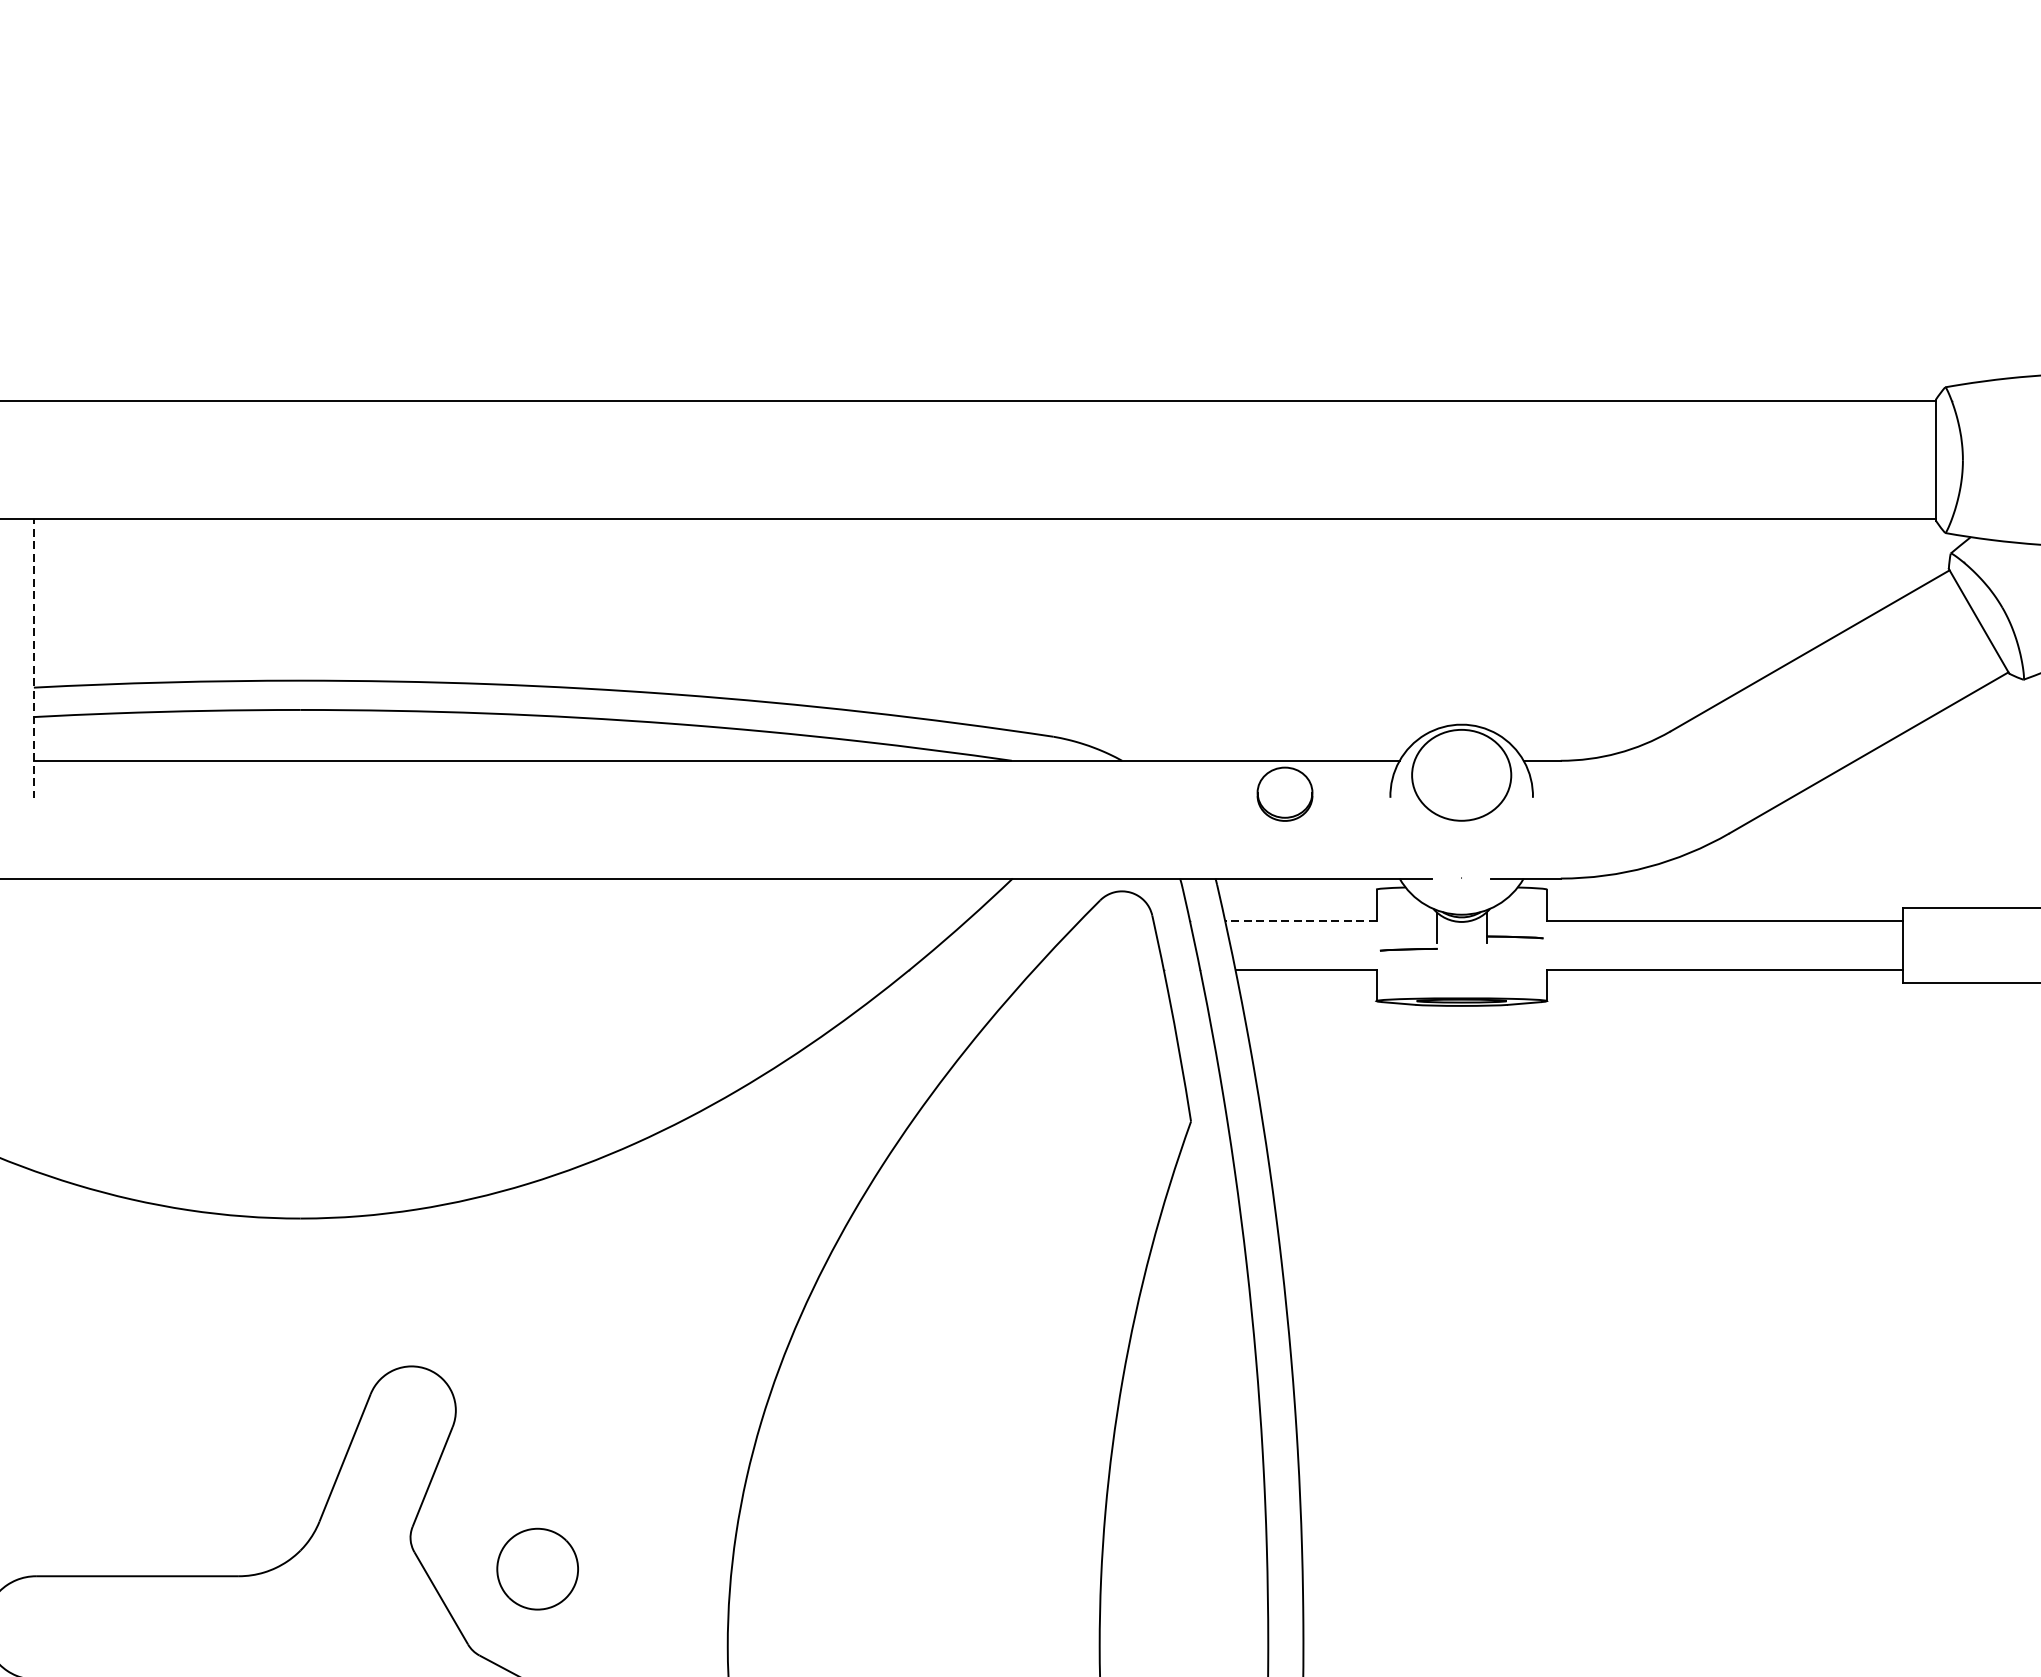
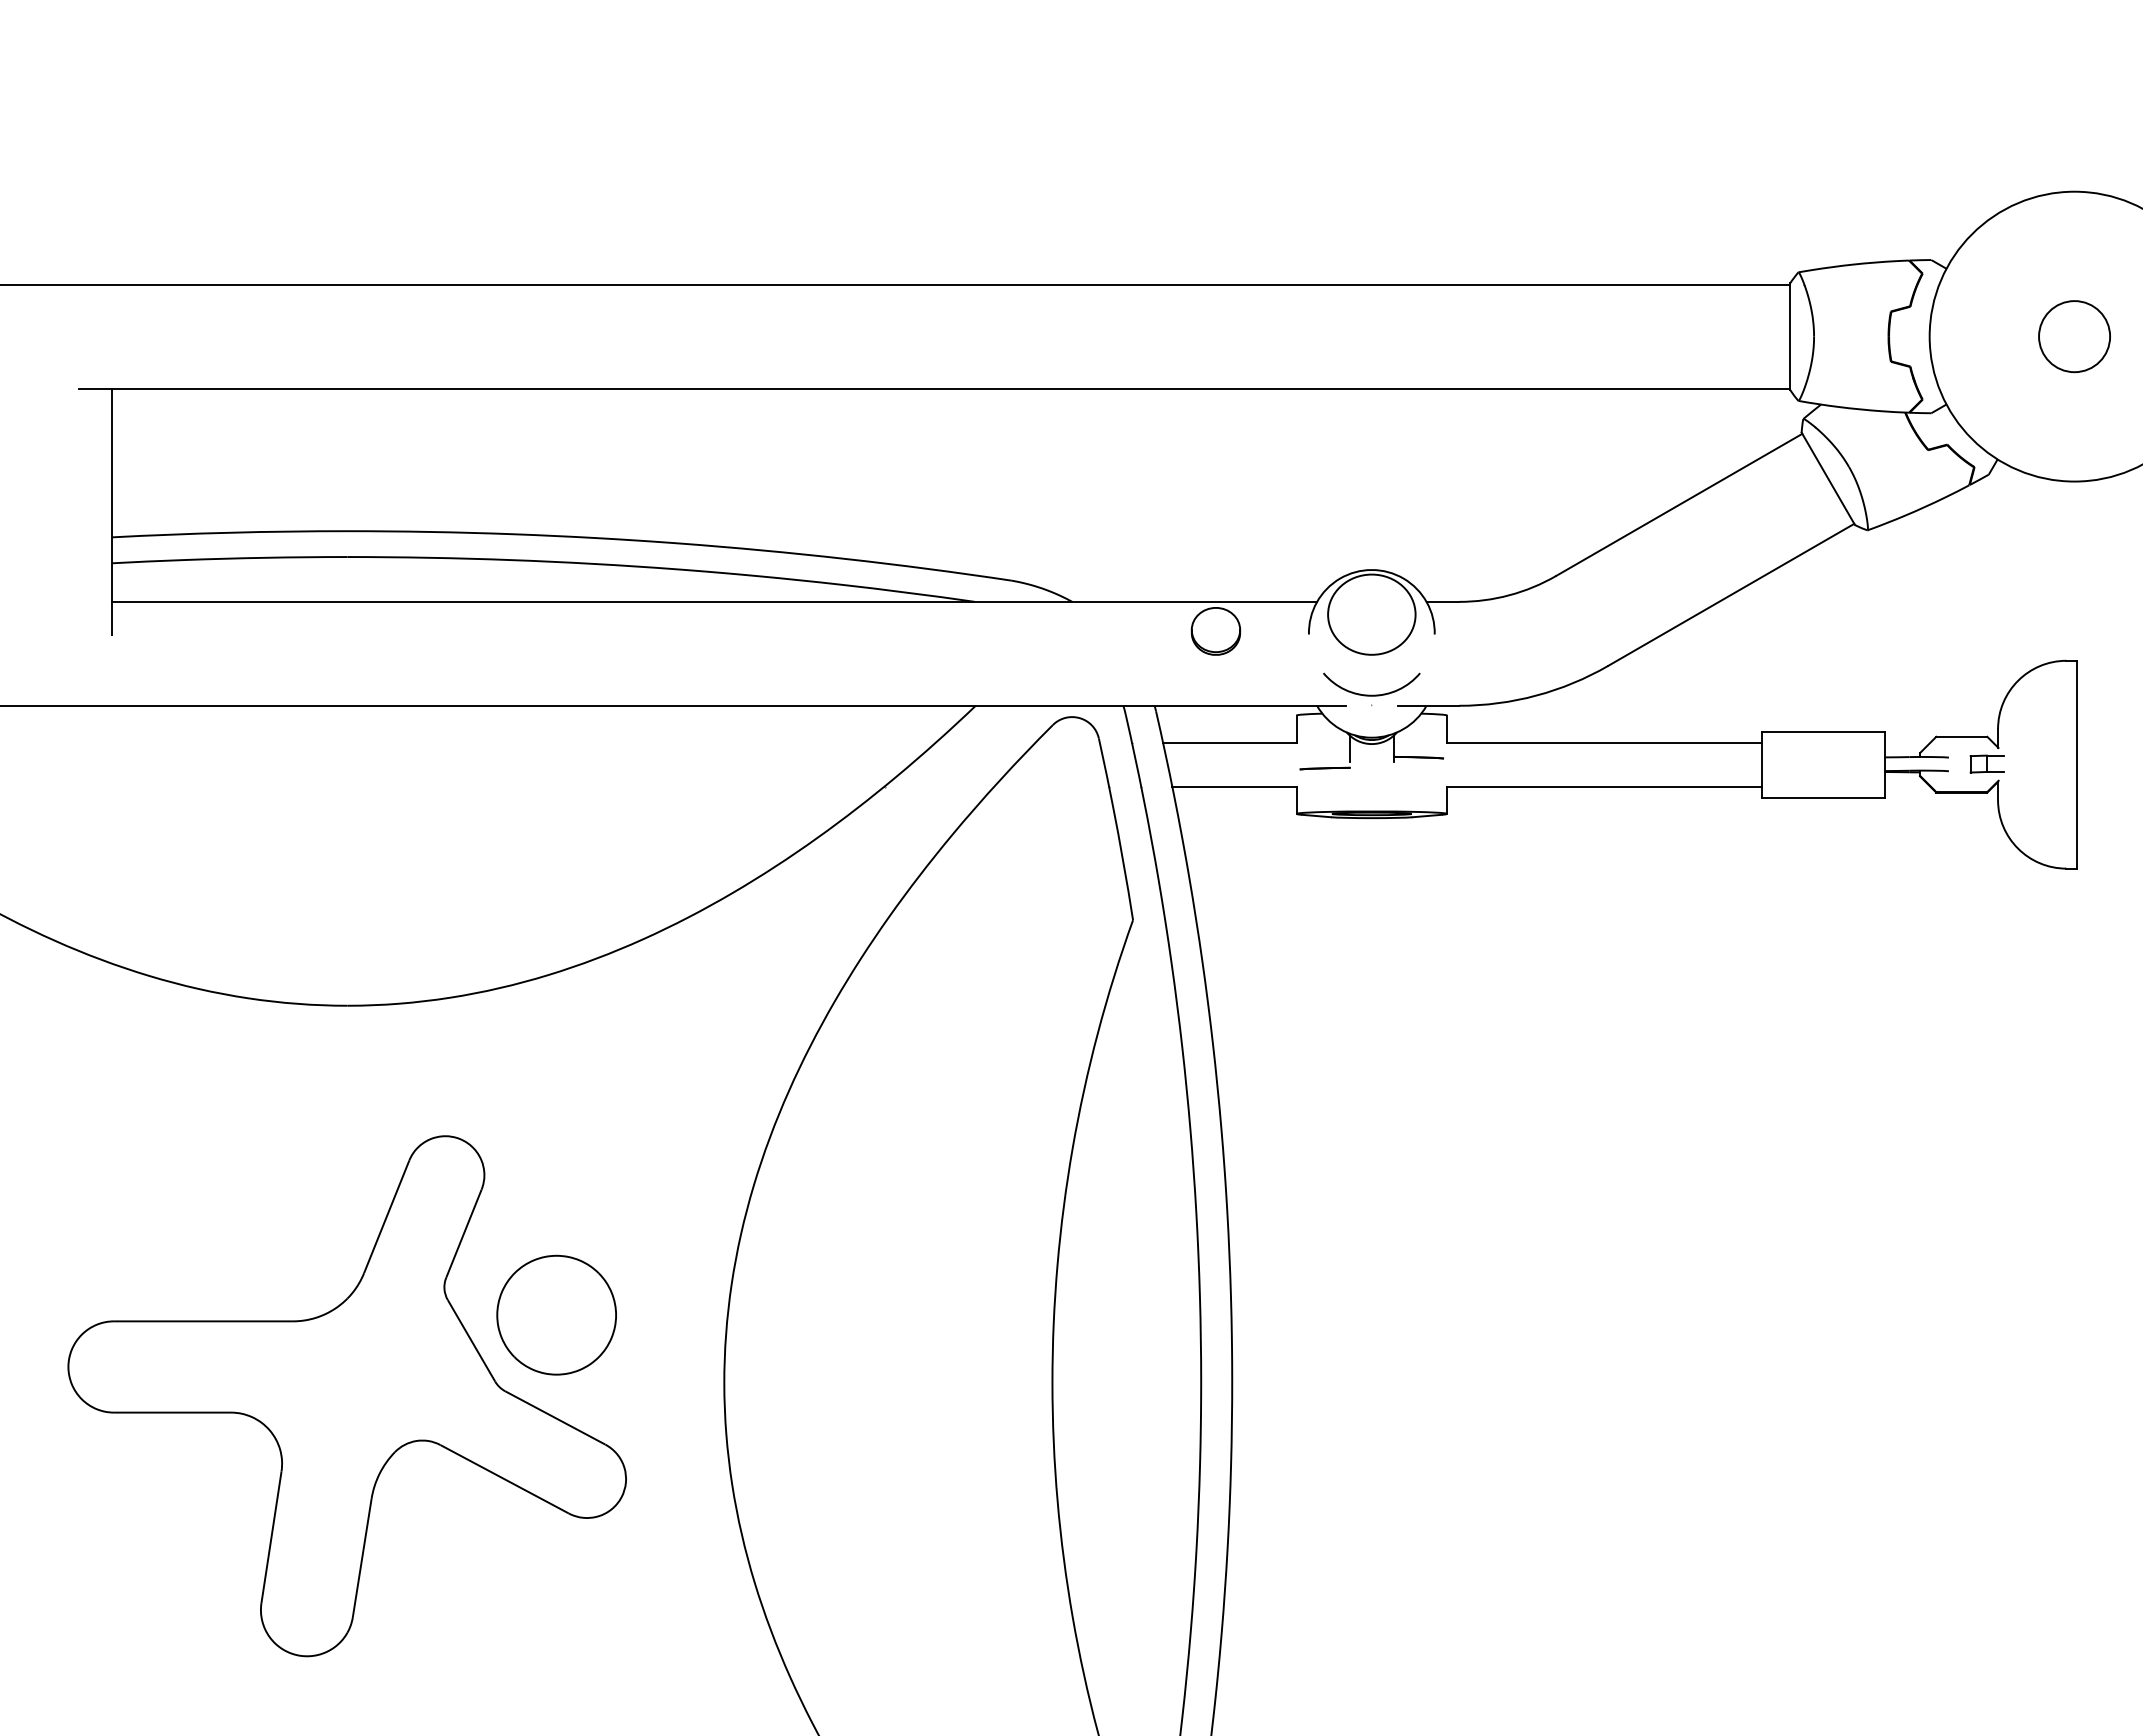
line: (34, 658) -> (112, 511), dashed -> solid
arc: (1461, 865) -> (1371, 694), added
line: (1300, 920) -> (1229, 742), dashed -> solid
part: (537, 1568) -> (556, 1314), size x1.67

